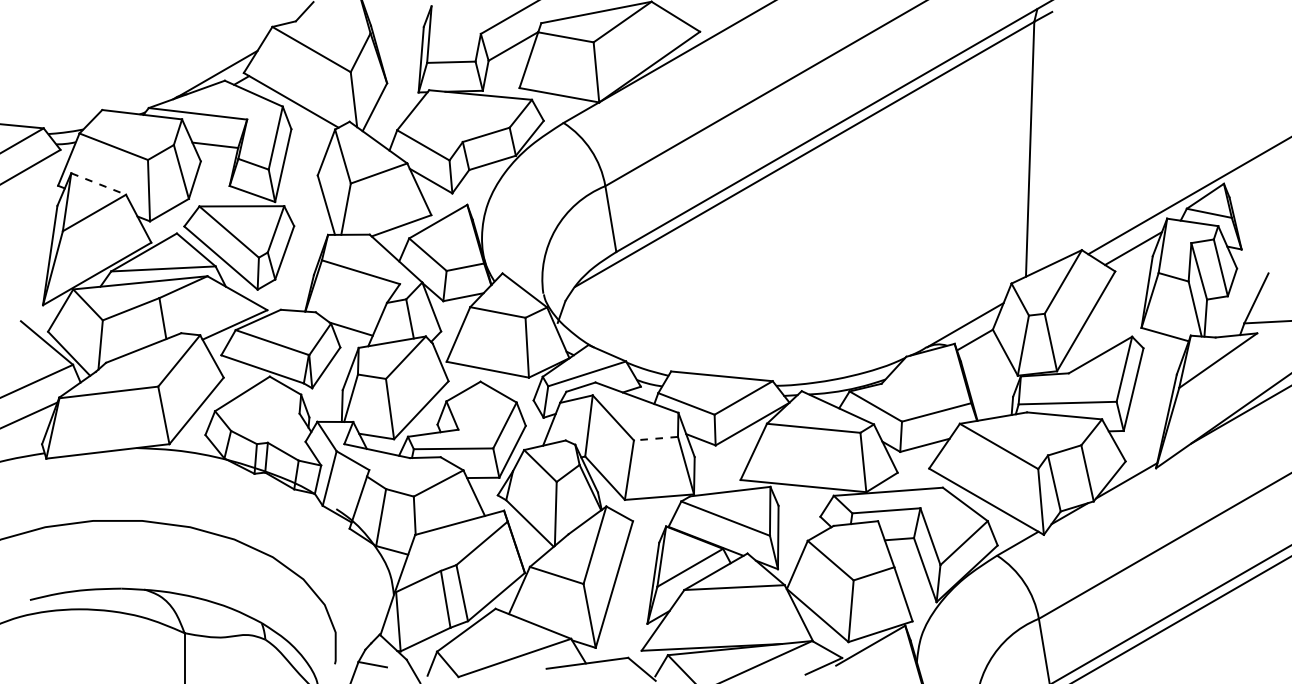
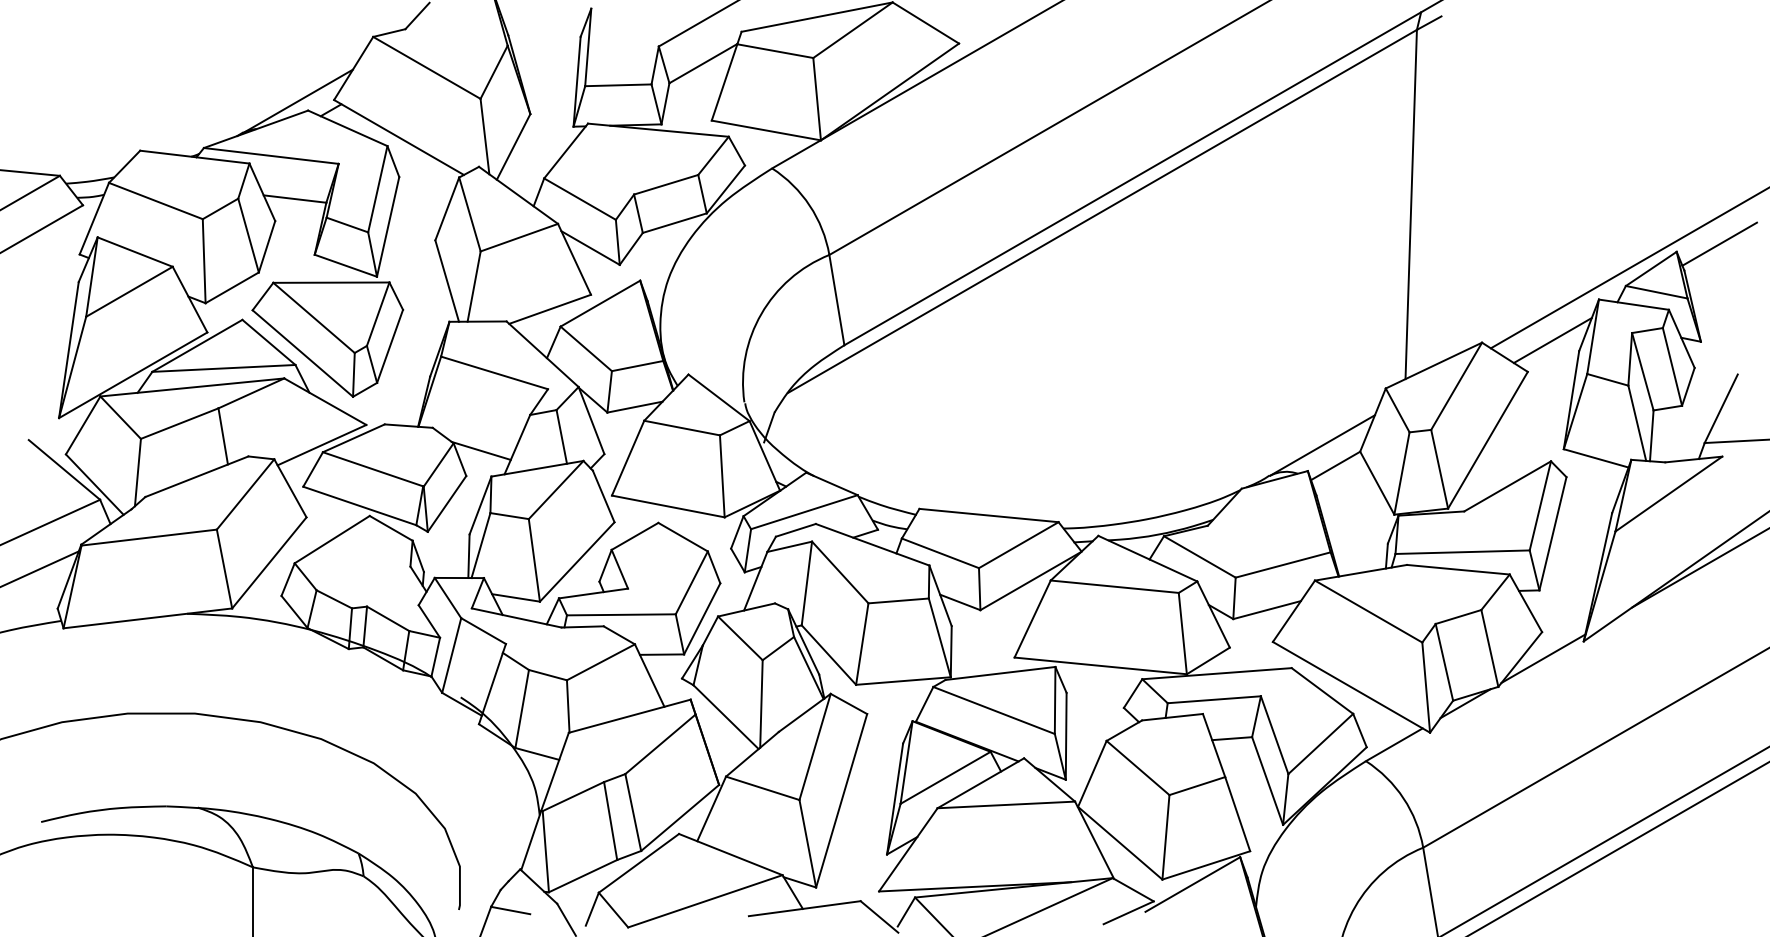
line: (1255, 177) -> (1719, 243), added
line: (98, 184) -> (135, 252), dashed -> solid
line: (655, 438) -> (898, 600), dashed -> solid

